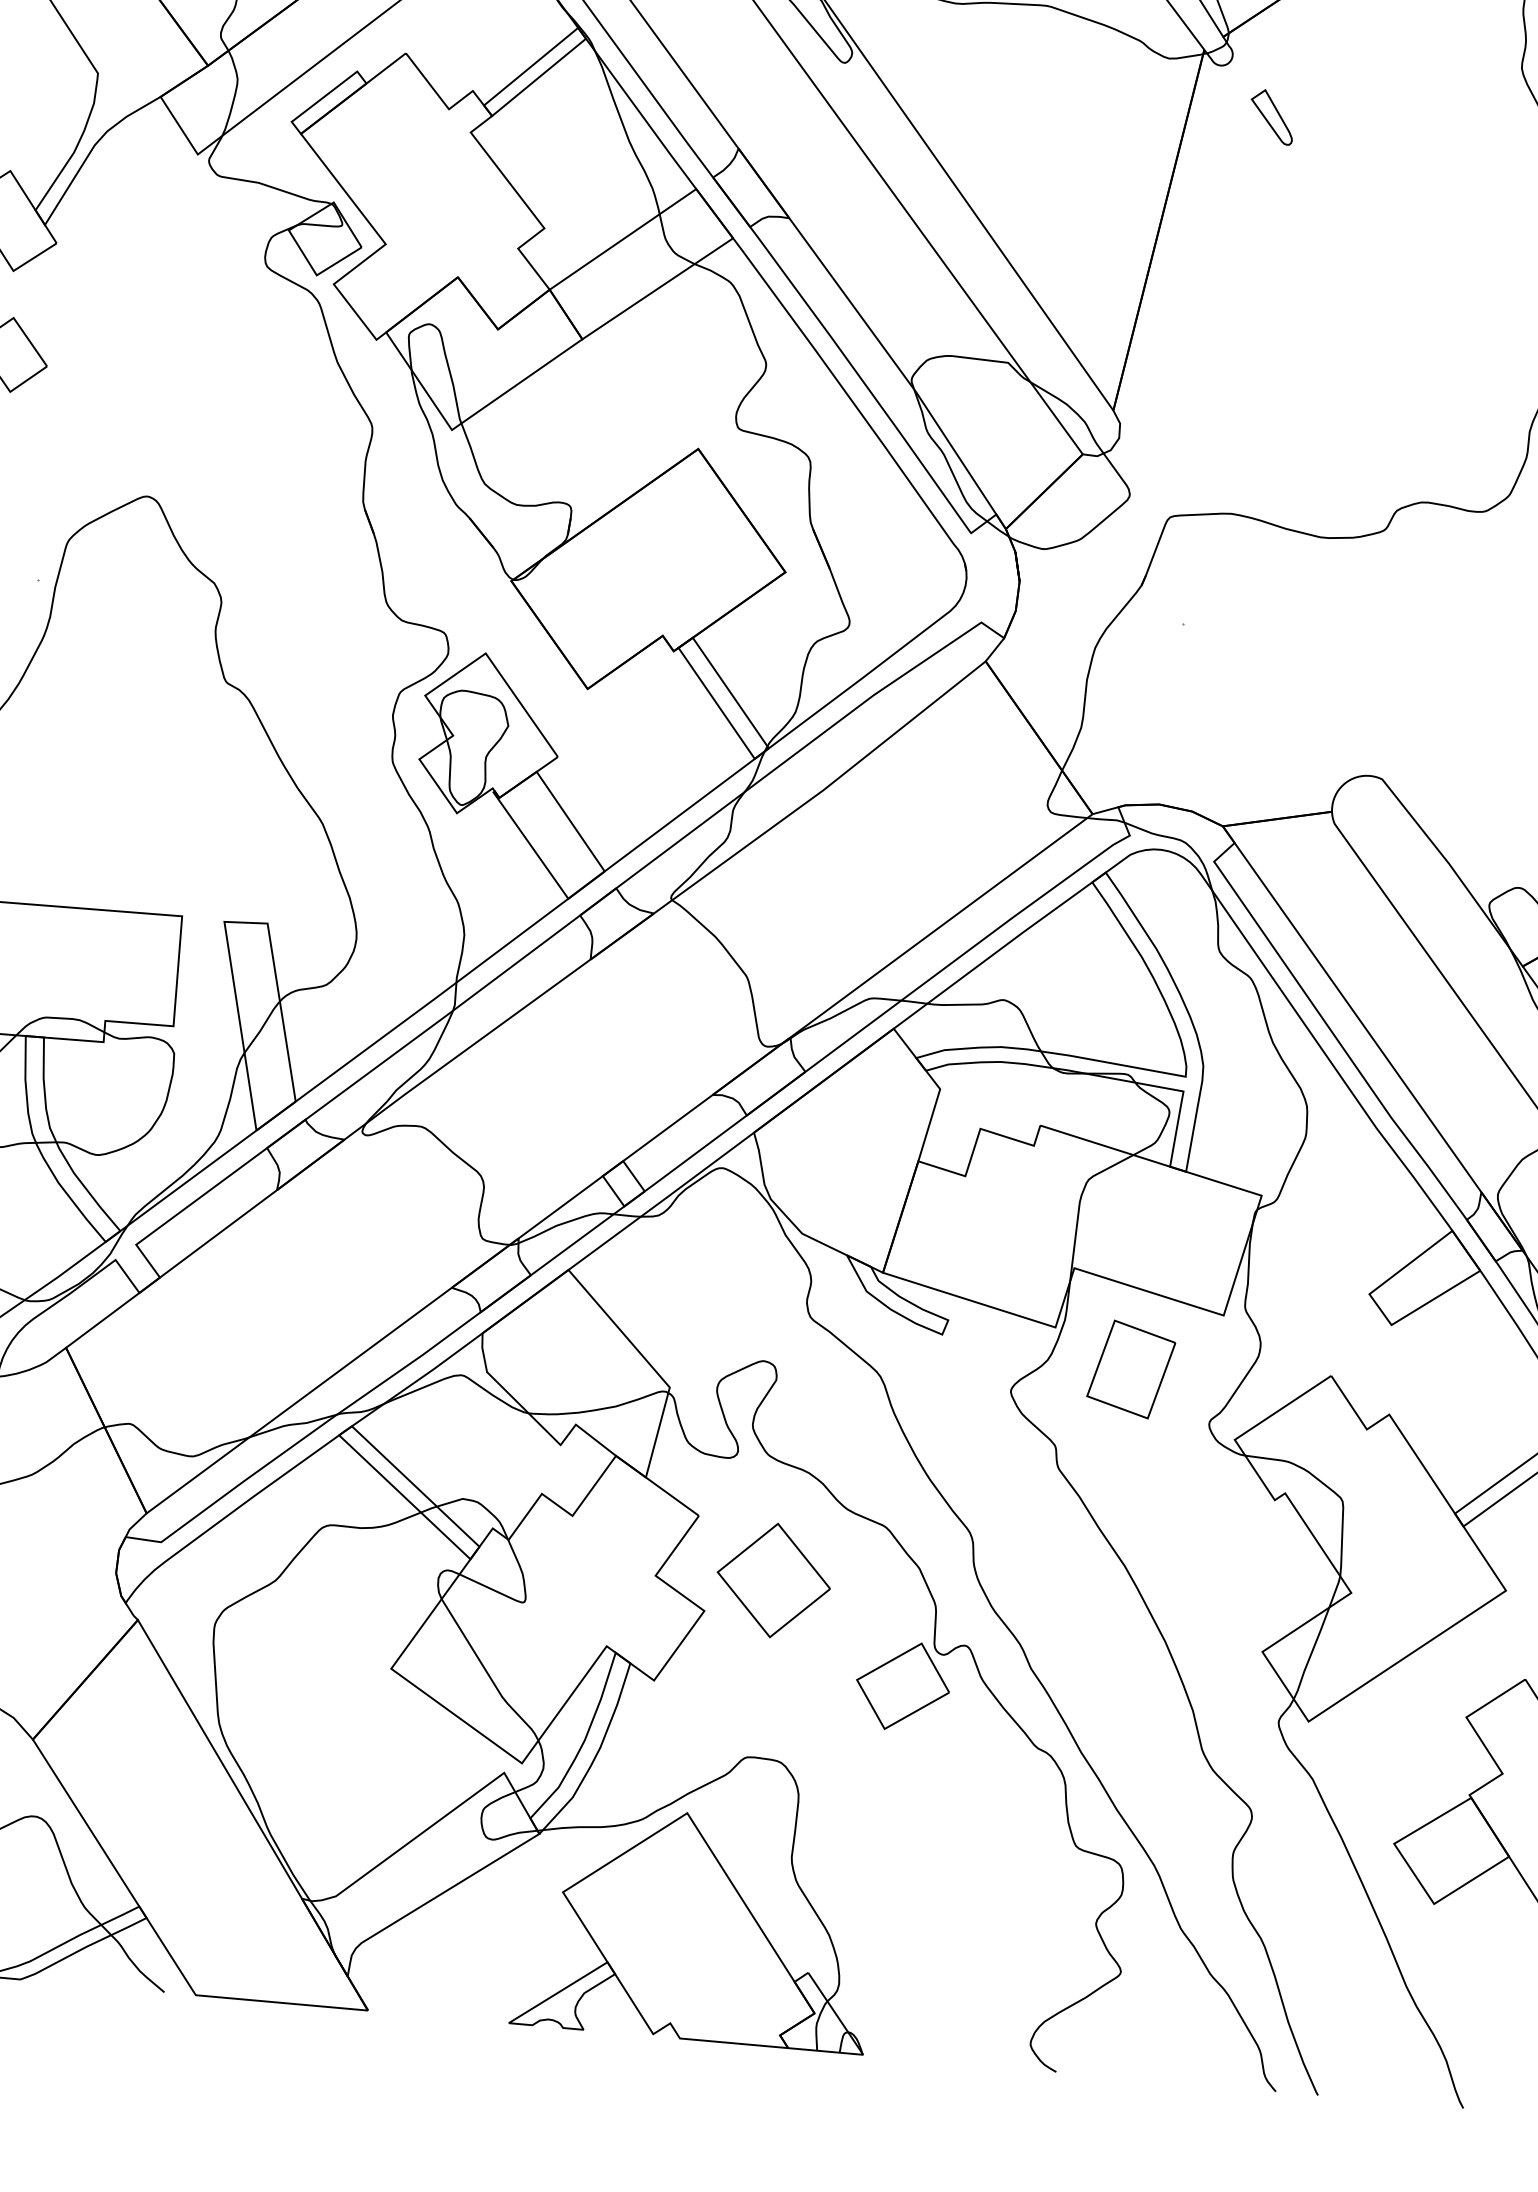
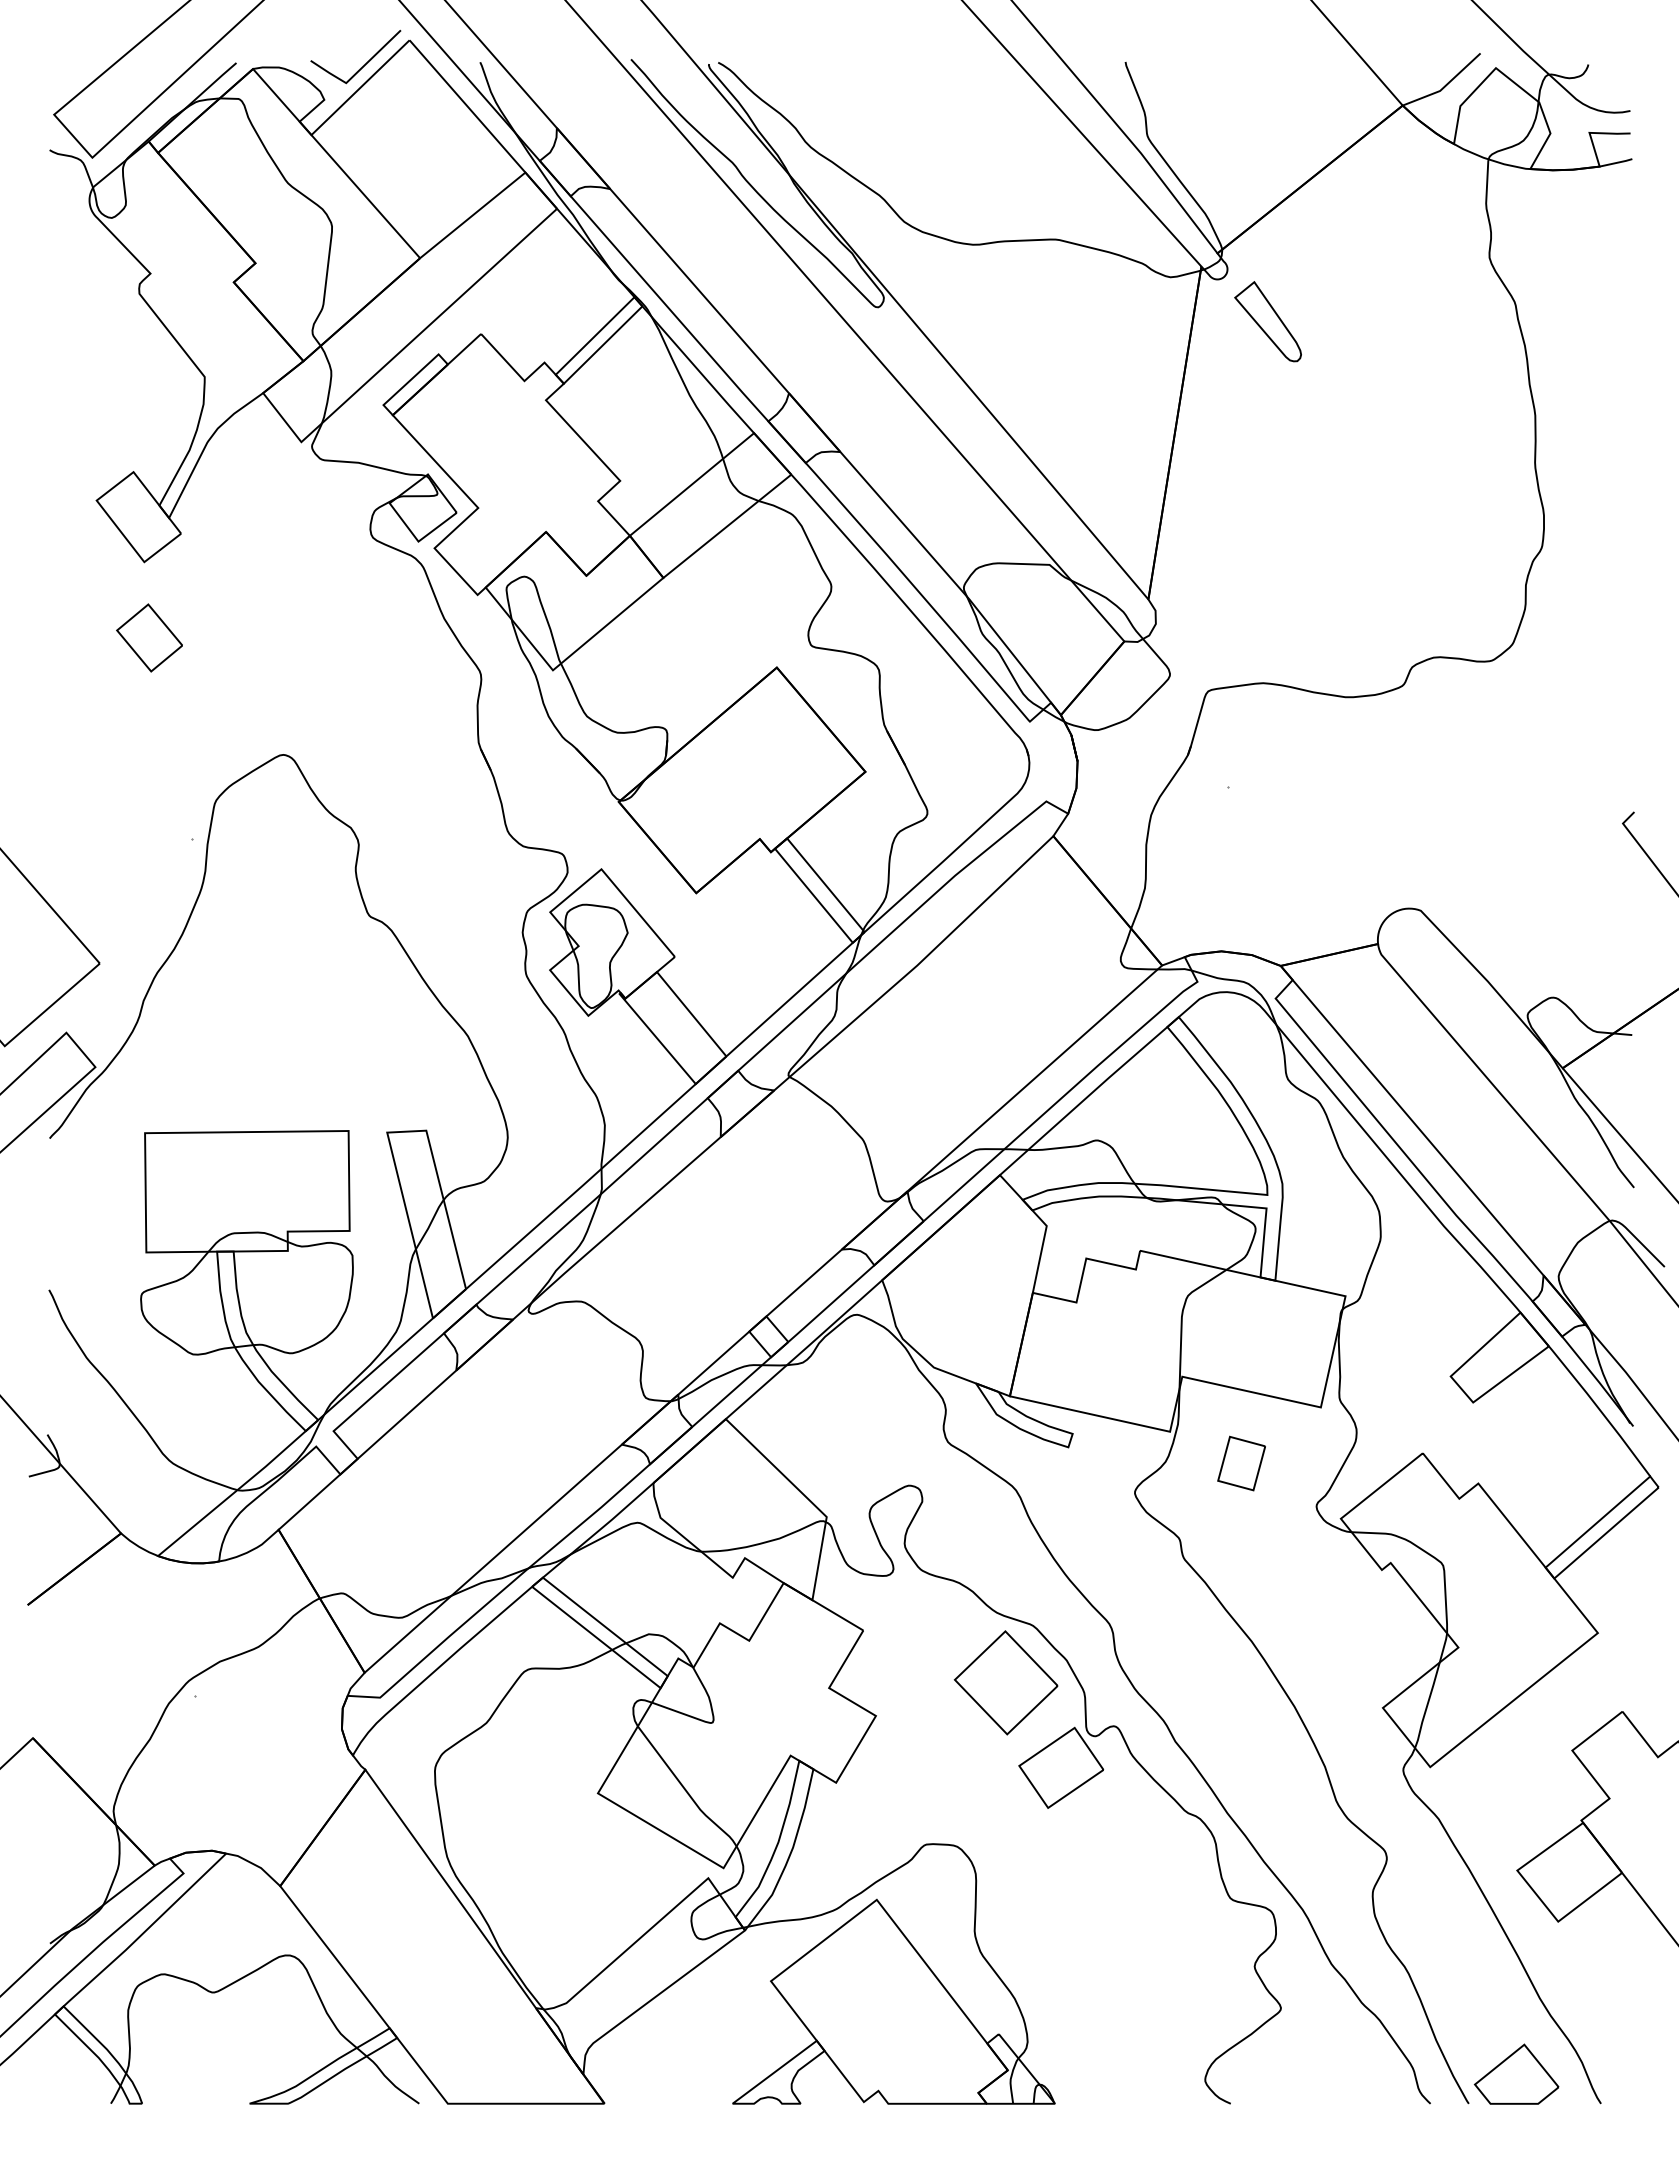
part: (1271, 116) -> (1267, 321), size x1.67
part: (1130, 1369) -> (1241, 1463), size x0.62
part: (773, 1580) -> (1005, 1682), moved
part: (1373, 2066) -> (1516, 2073), added

